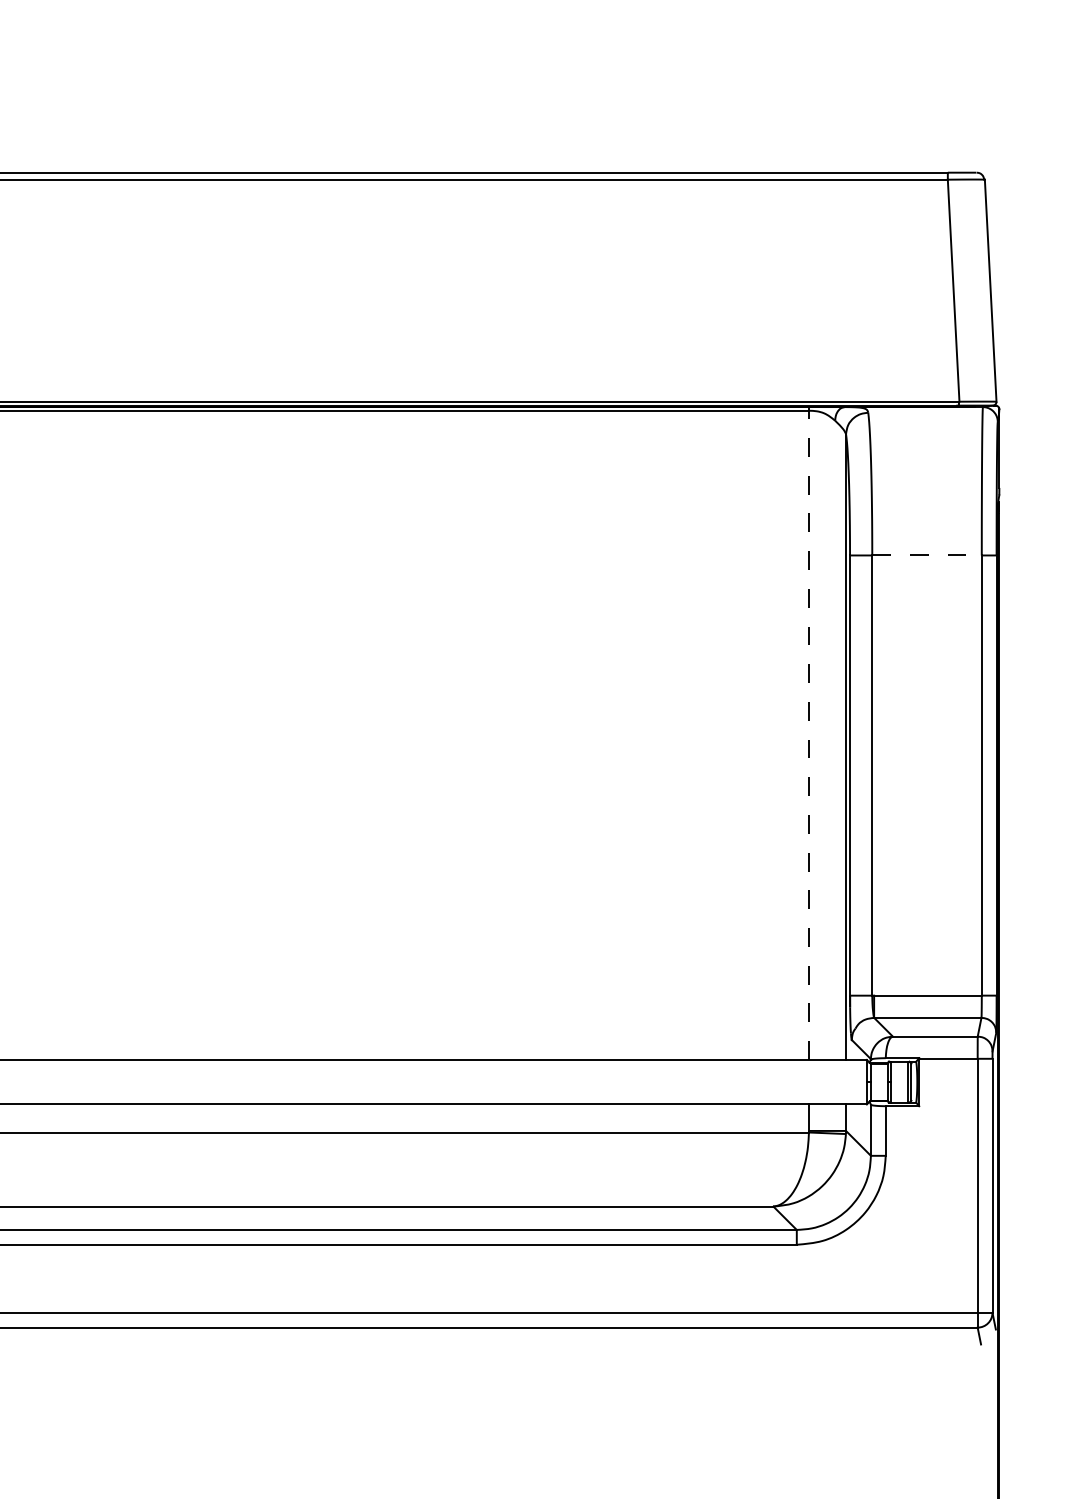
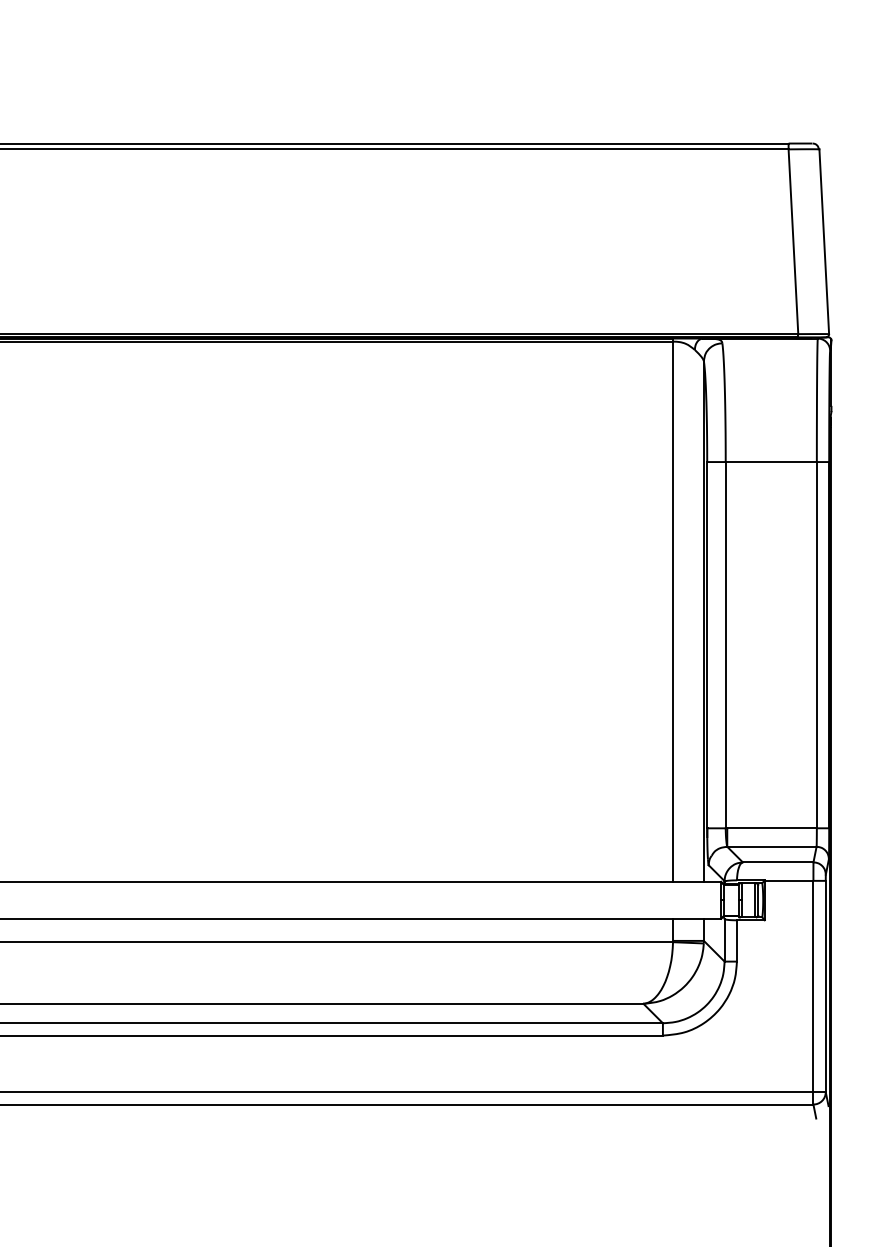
line: (927, 556) -> (771, 462), dashed -> solid
line: (809, 735) -> (673, 611), dashed -> solid

